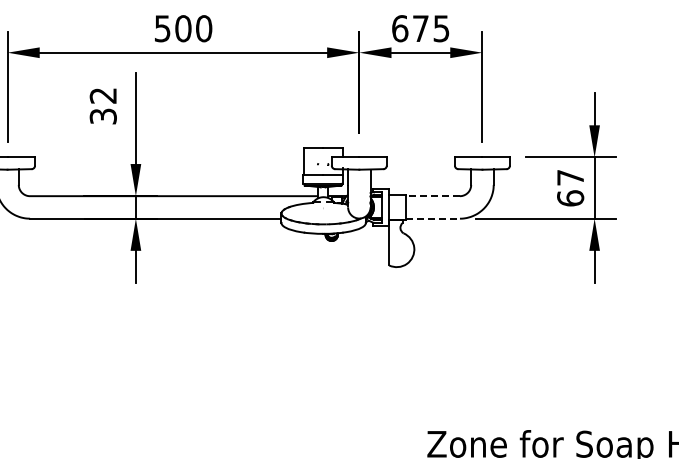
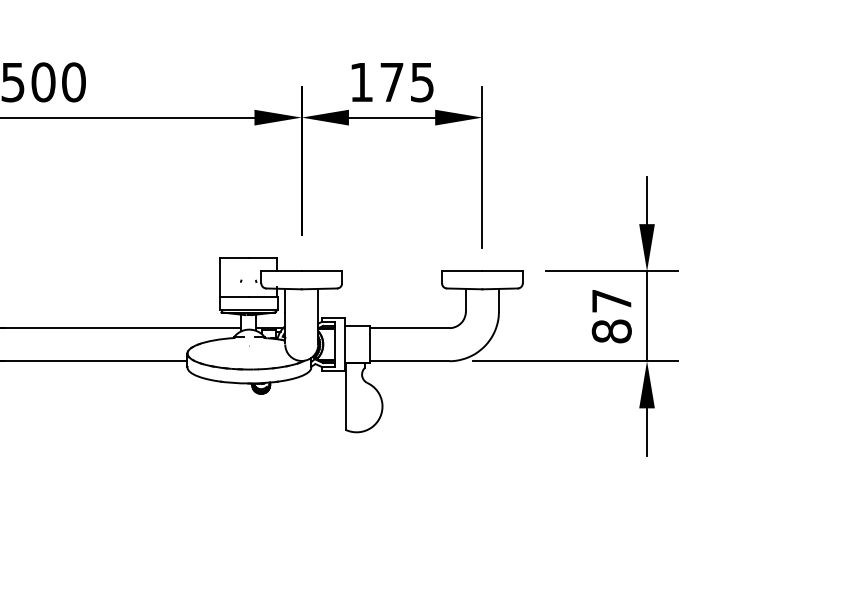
text: (400, 28) -> (362, 82), 675 -> 175
line: (432, 196) -> (409, 328), dashed -> solid
text: (570, 198) -> (611, 331), 67 -> 87
line: (433, 218) -> (410, 360), dashed -> solid

